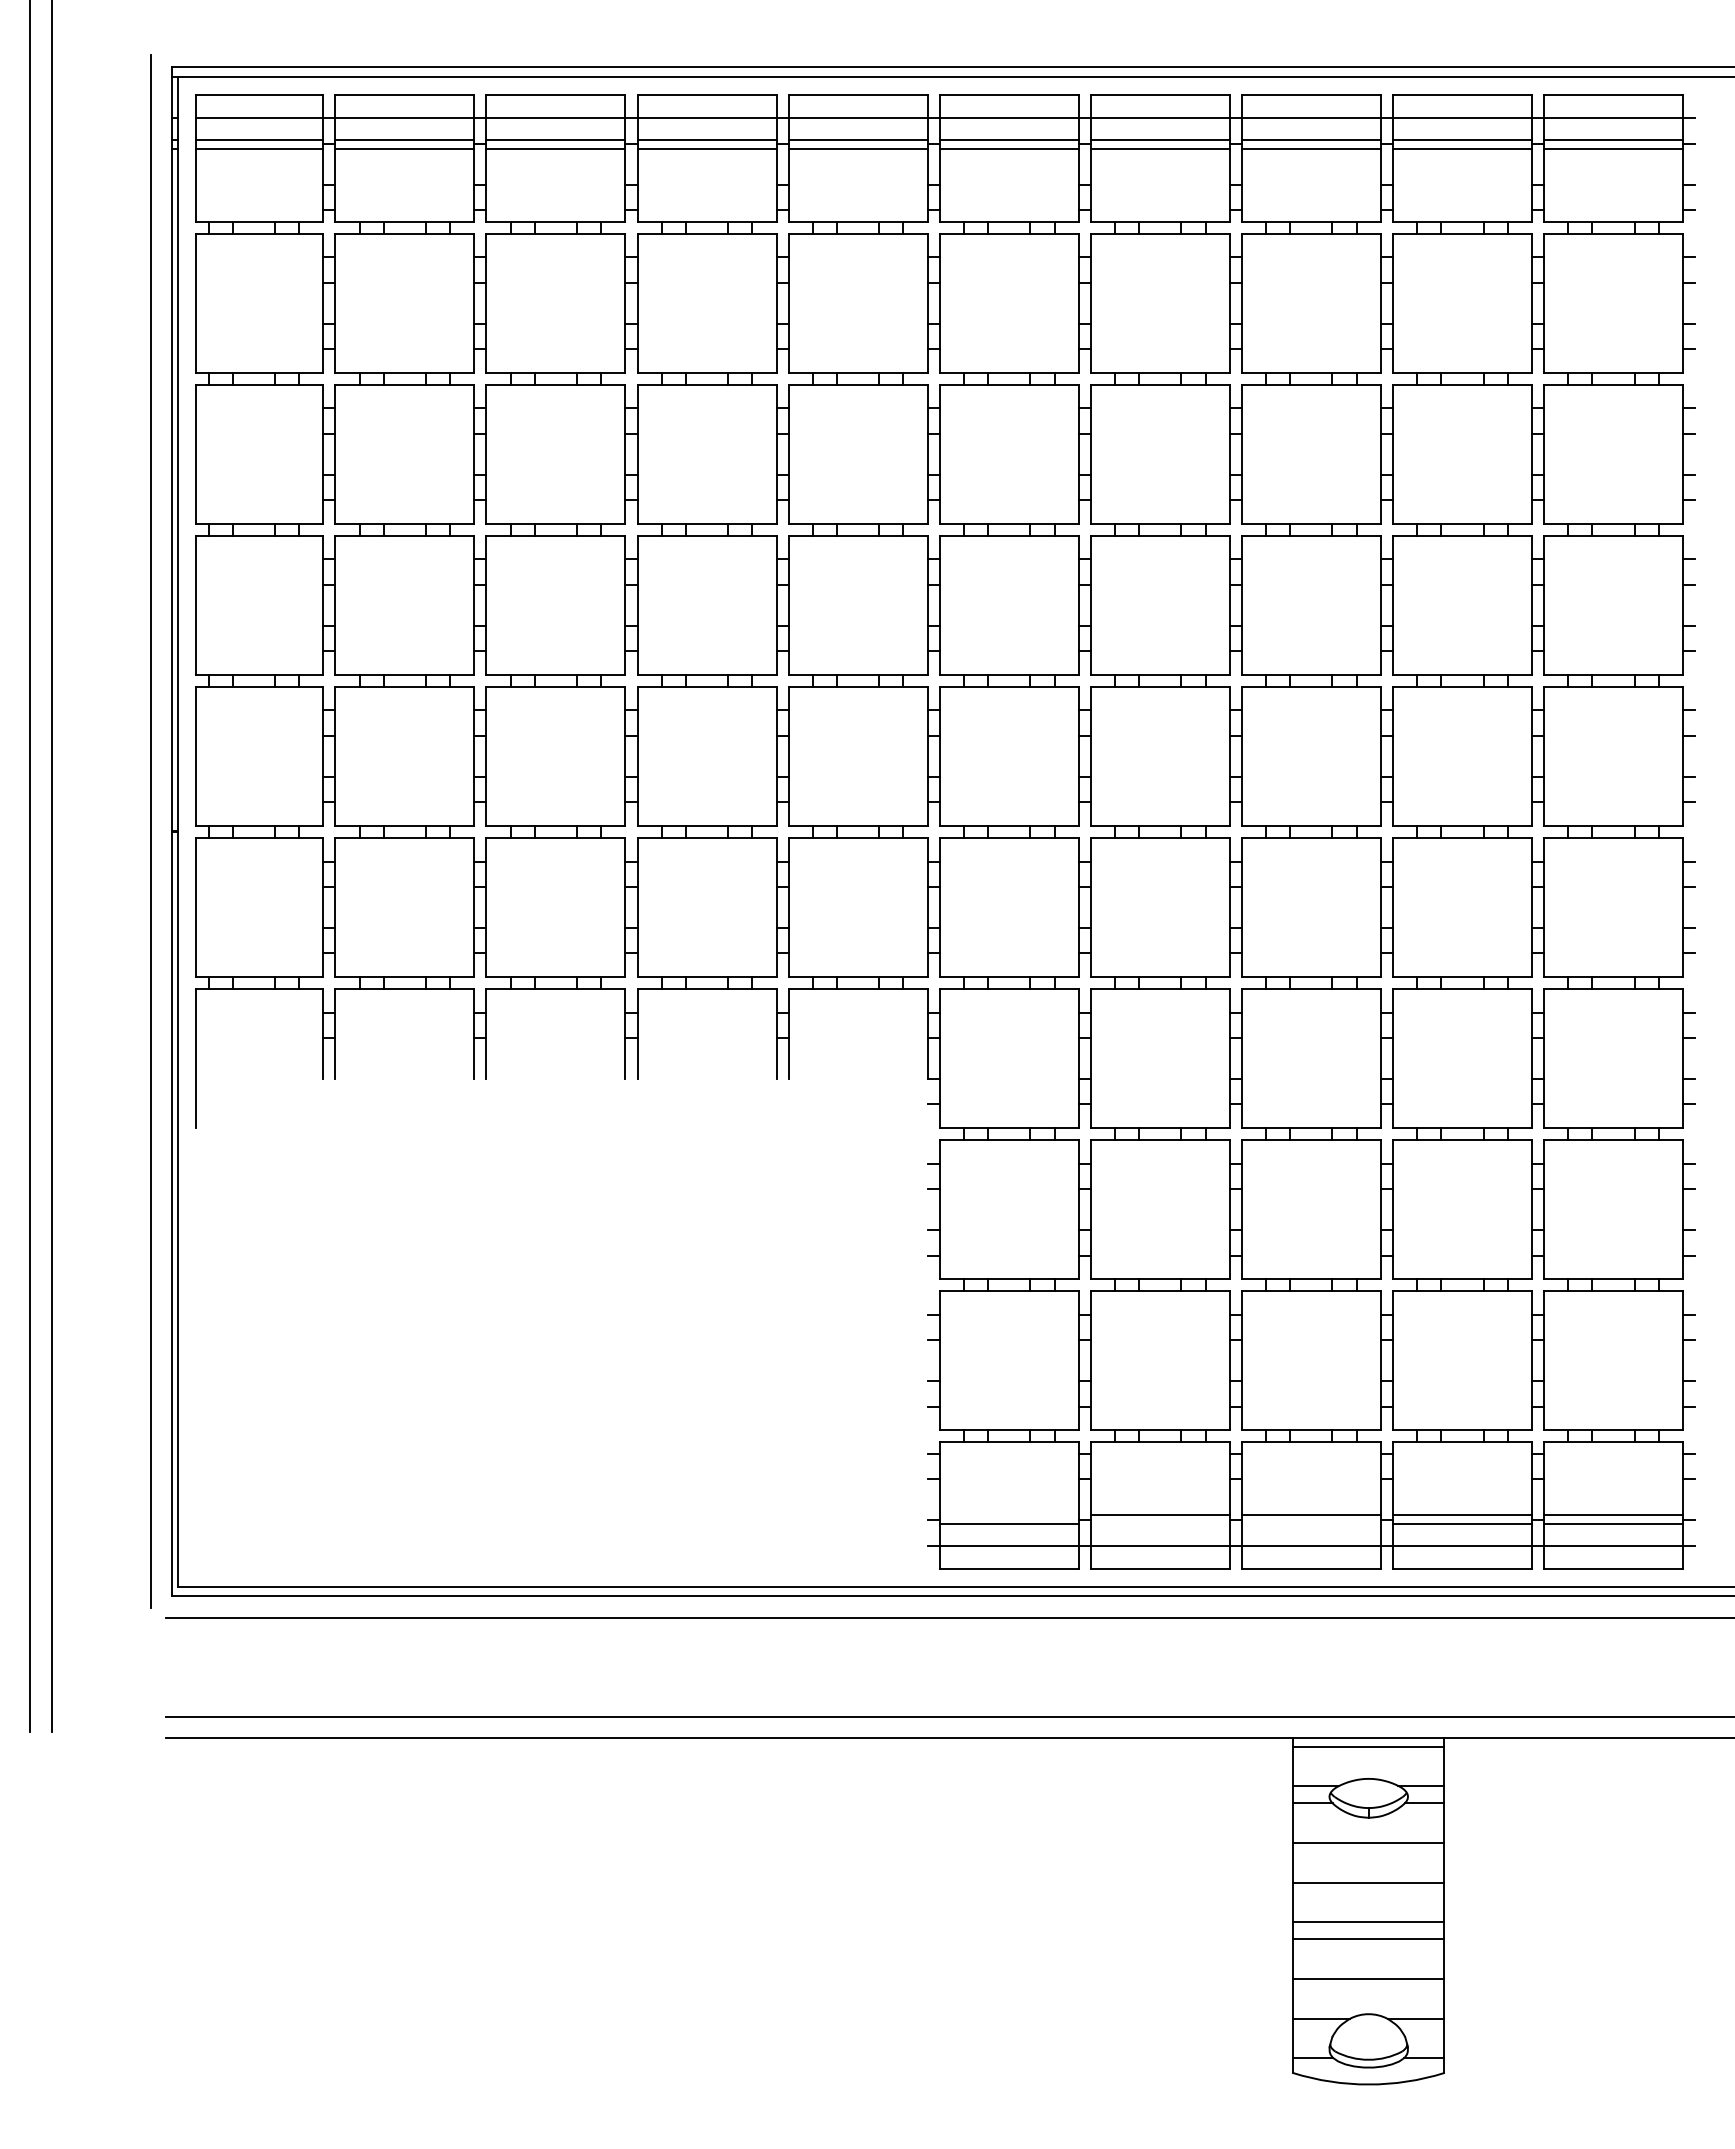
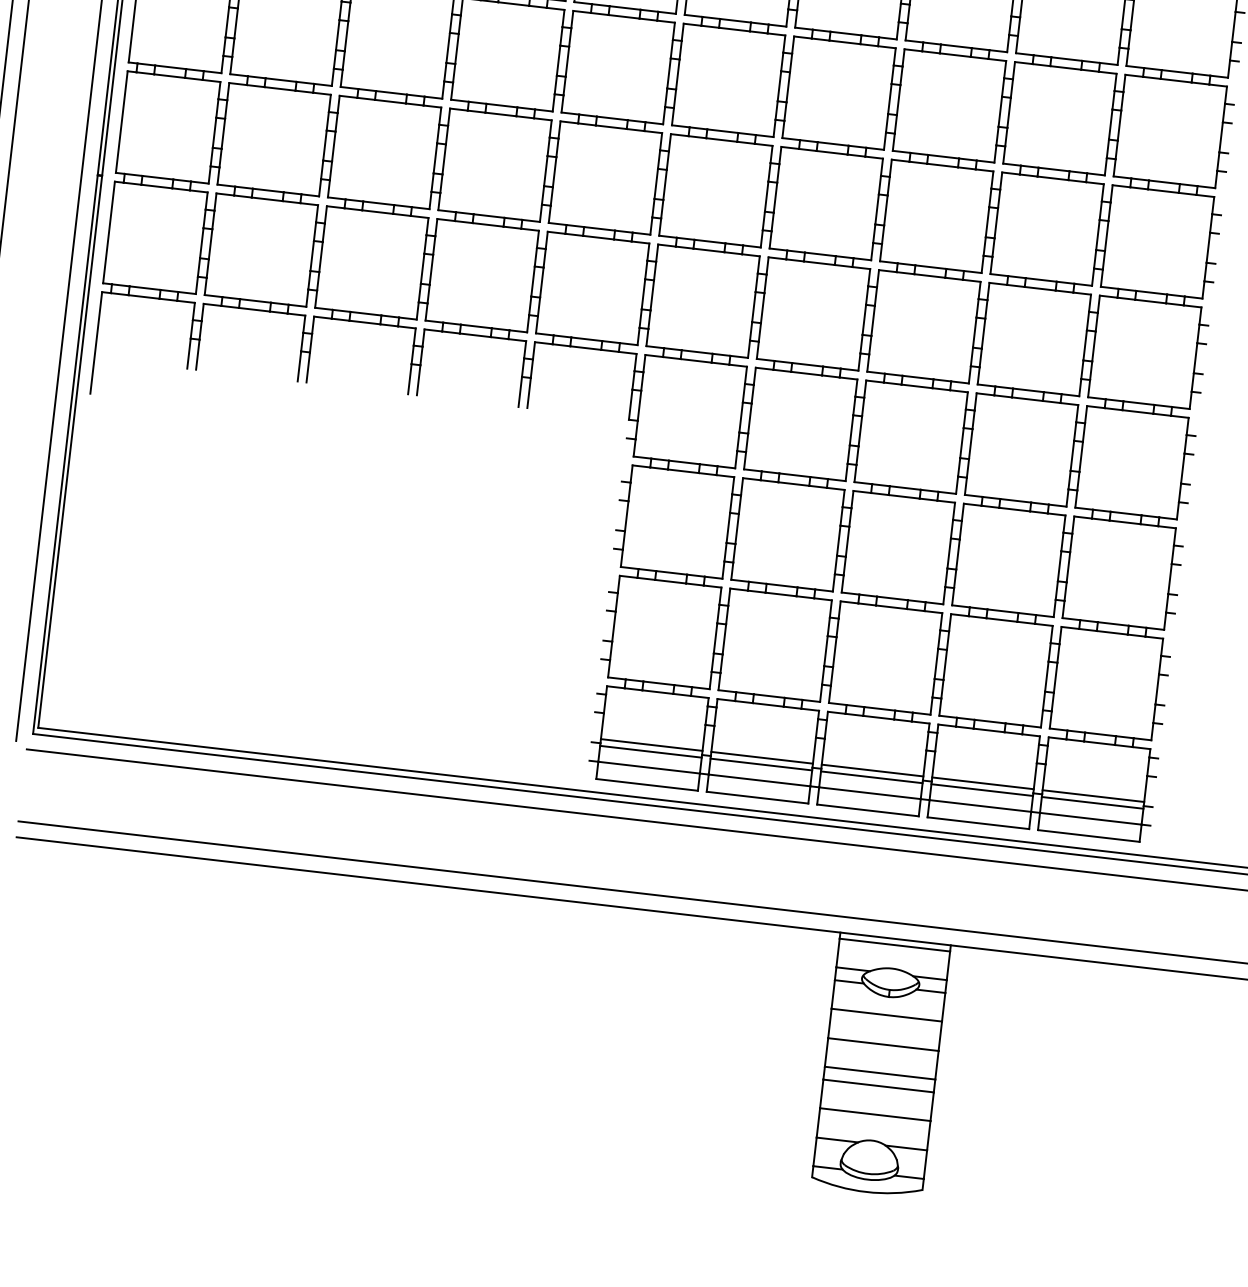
line: (1008, 1514) -> (651, 744), added
line: (1159, 1523) -> (760, 764), added
line: (1310, 1523) -> (871, 777), added

